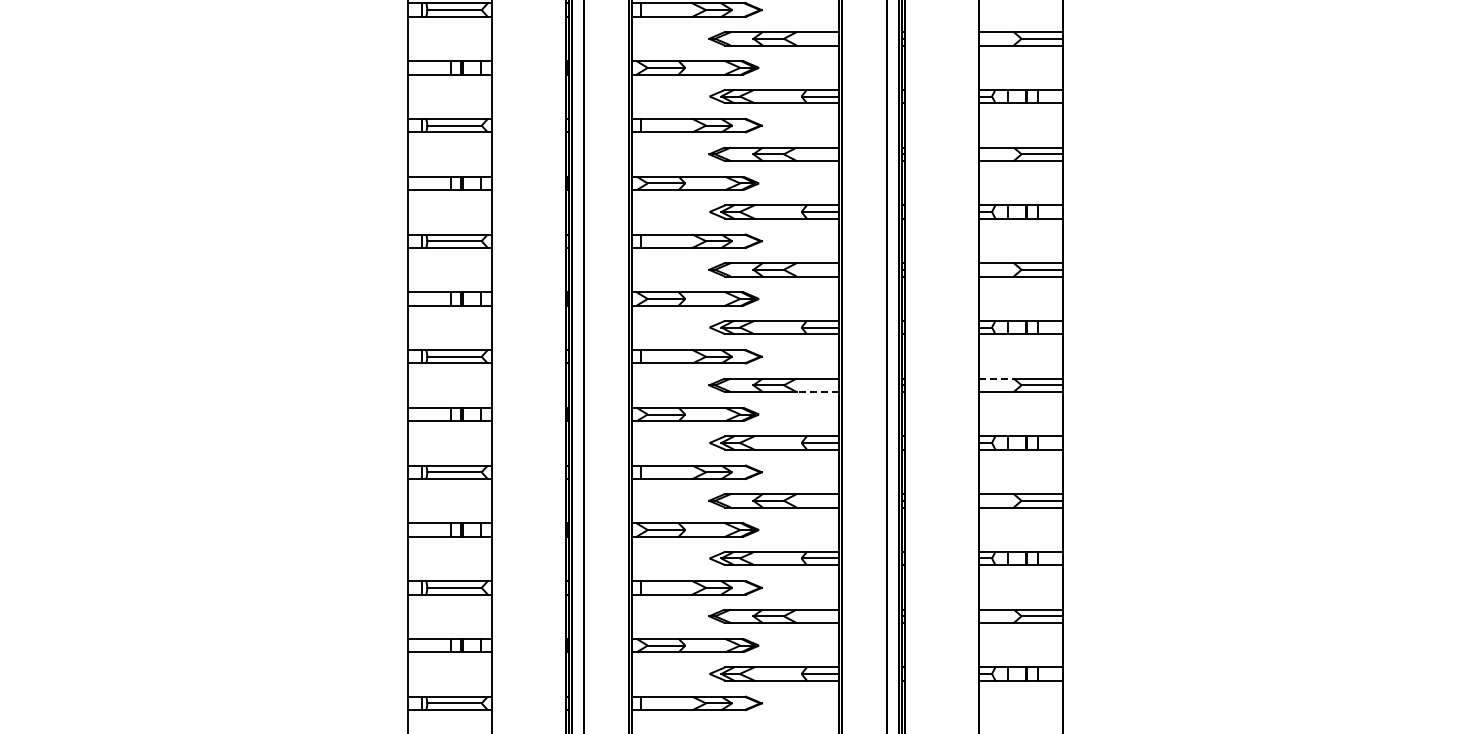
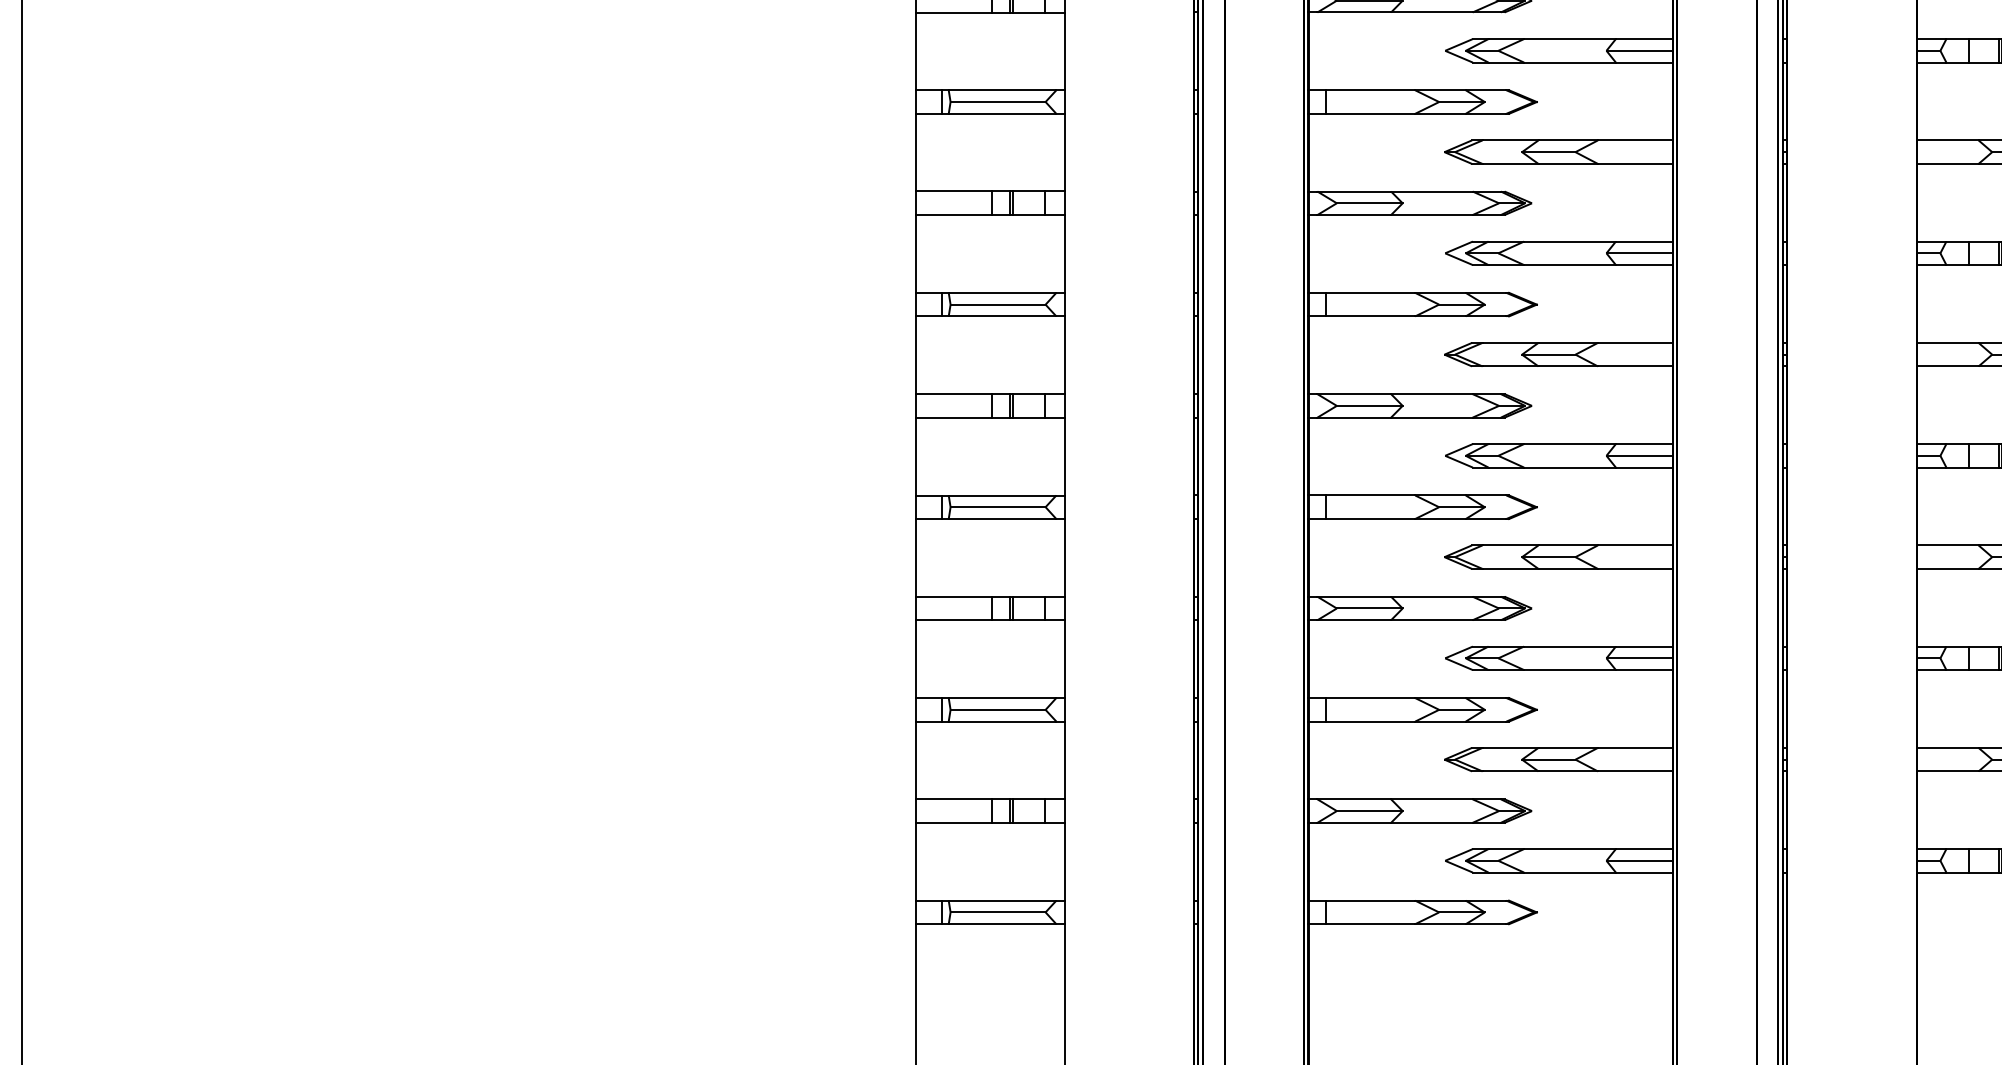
line: (996, 378) -> (1948, 342), dashed -> solid
line: (817, 392) -> (1634, 367), dashed -> solid

